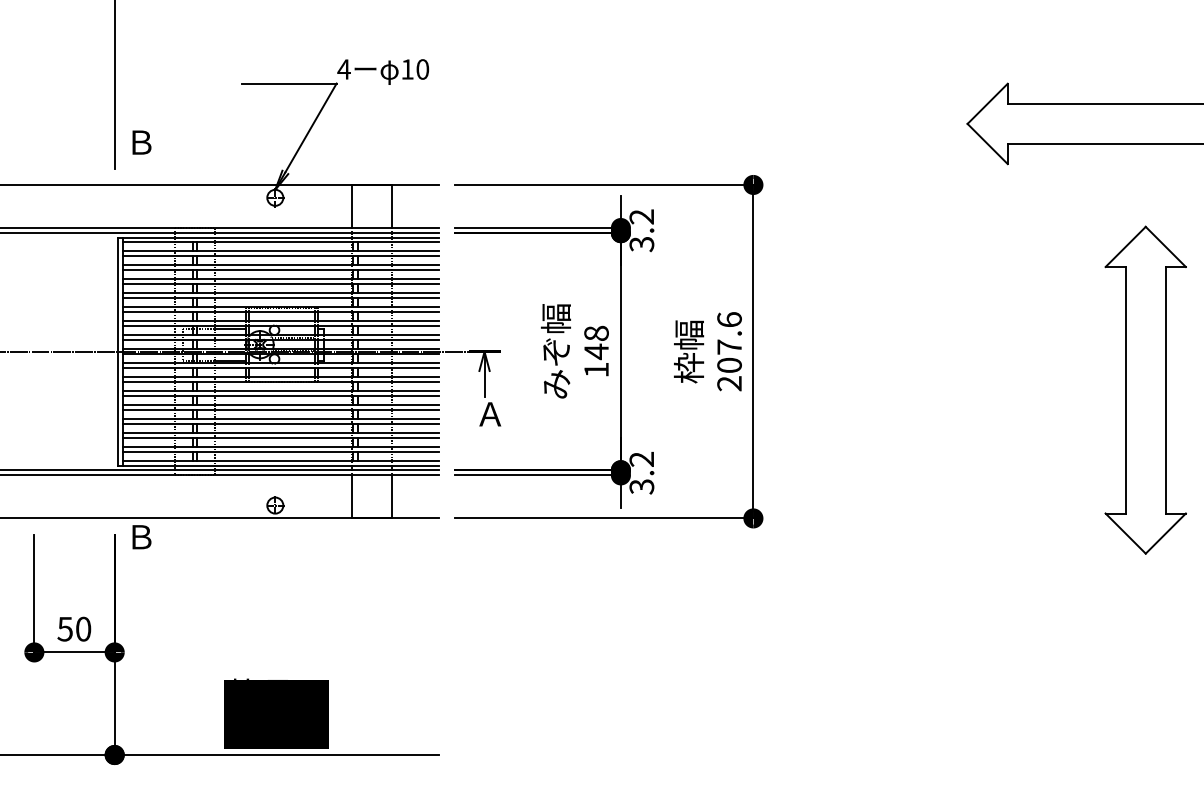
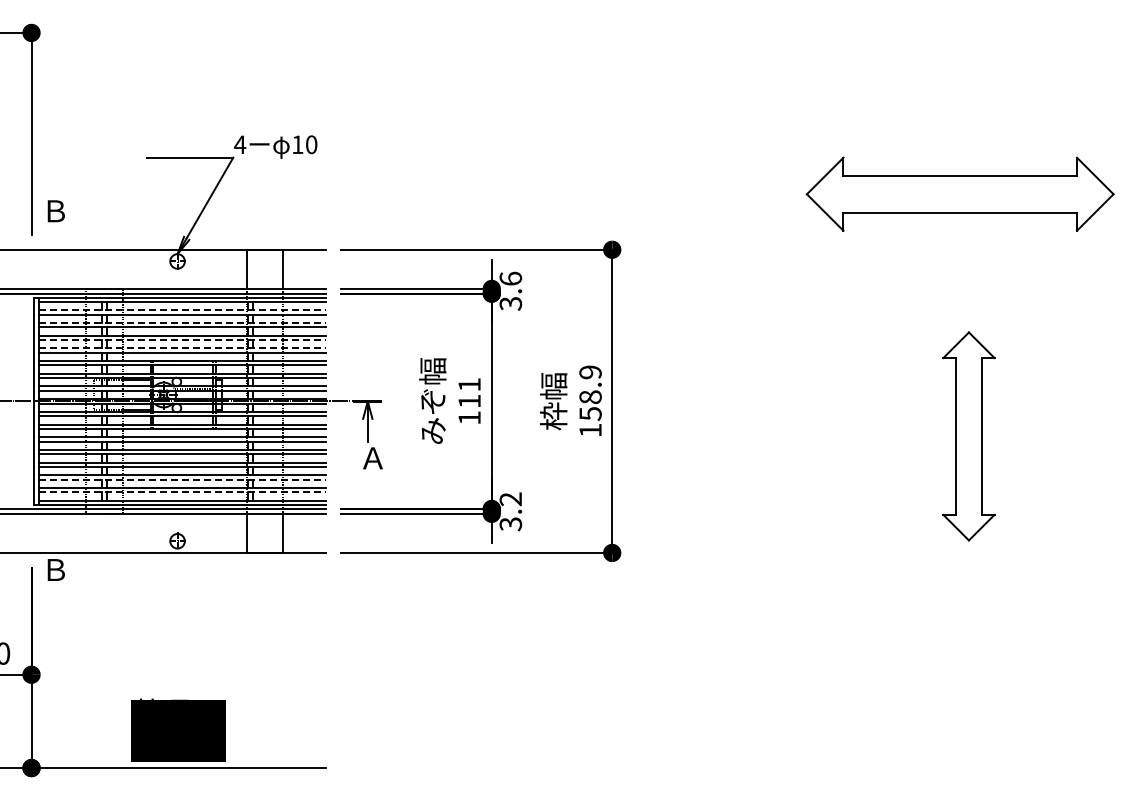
text: (641, 216) -> (510, 278), 3.2 -> 3.6
line: (280, 251) -> (182, 310), solid -> dashed
line: (280, 264) -> (182, 322), solid -> dashed
line: (280, 284) -> (182, 340), solid -> dashed
line: (280, 293) -> (182, 348), solid -> dashed
text: (596, 341) -> (469, 392), 148 -> 111
text: (729, 351) -> (590, 401), 207.6 -> 158.9
part: (1145, 390) -> (968, 436), size x0.7
line: (280, 437) -> (182, 479), solid -> dashed
line: (280, 451) -> (182, 492), solid -> dashed

